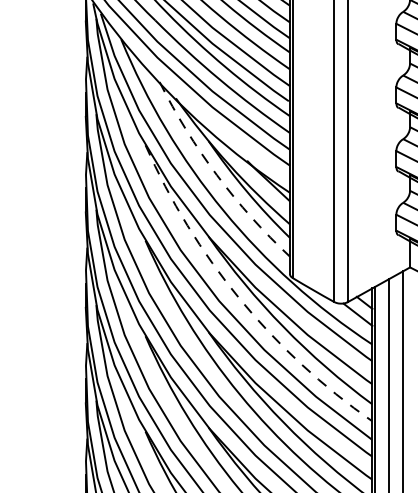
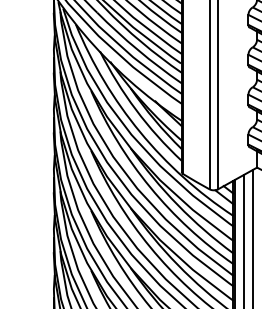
arc: (216, 174) -> (135, 109), dashed -> solid
arc: (240, 299) -> (150, 187), dashed -> solid

